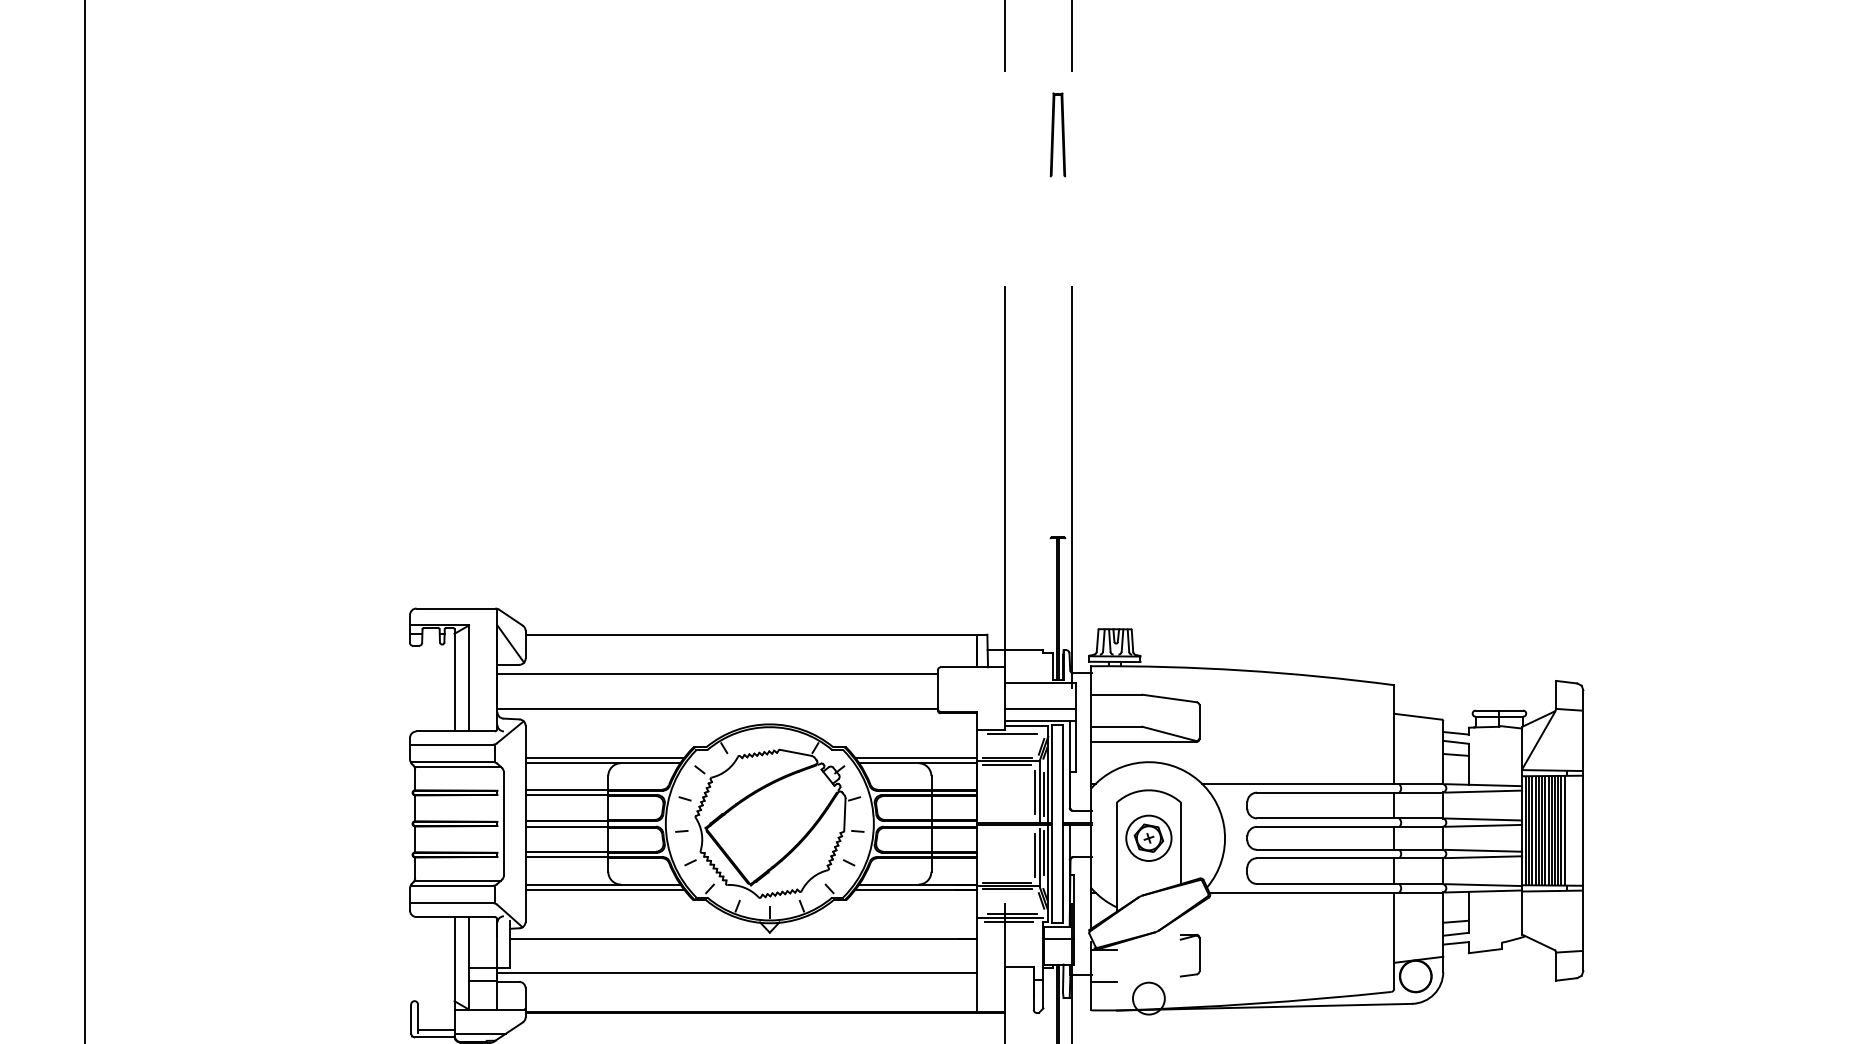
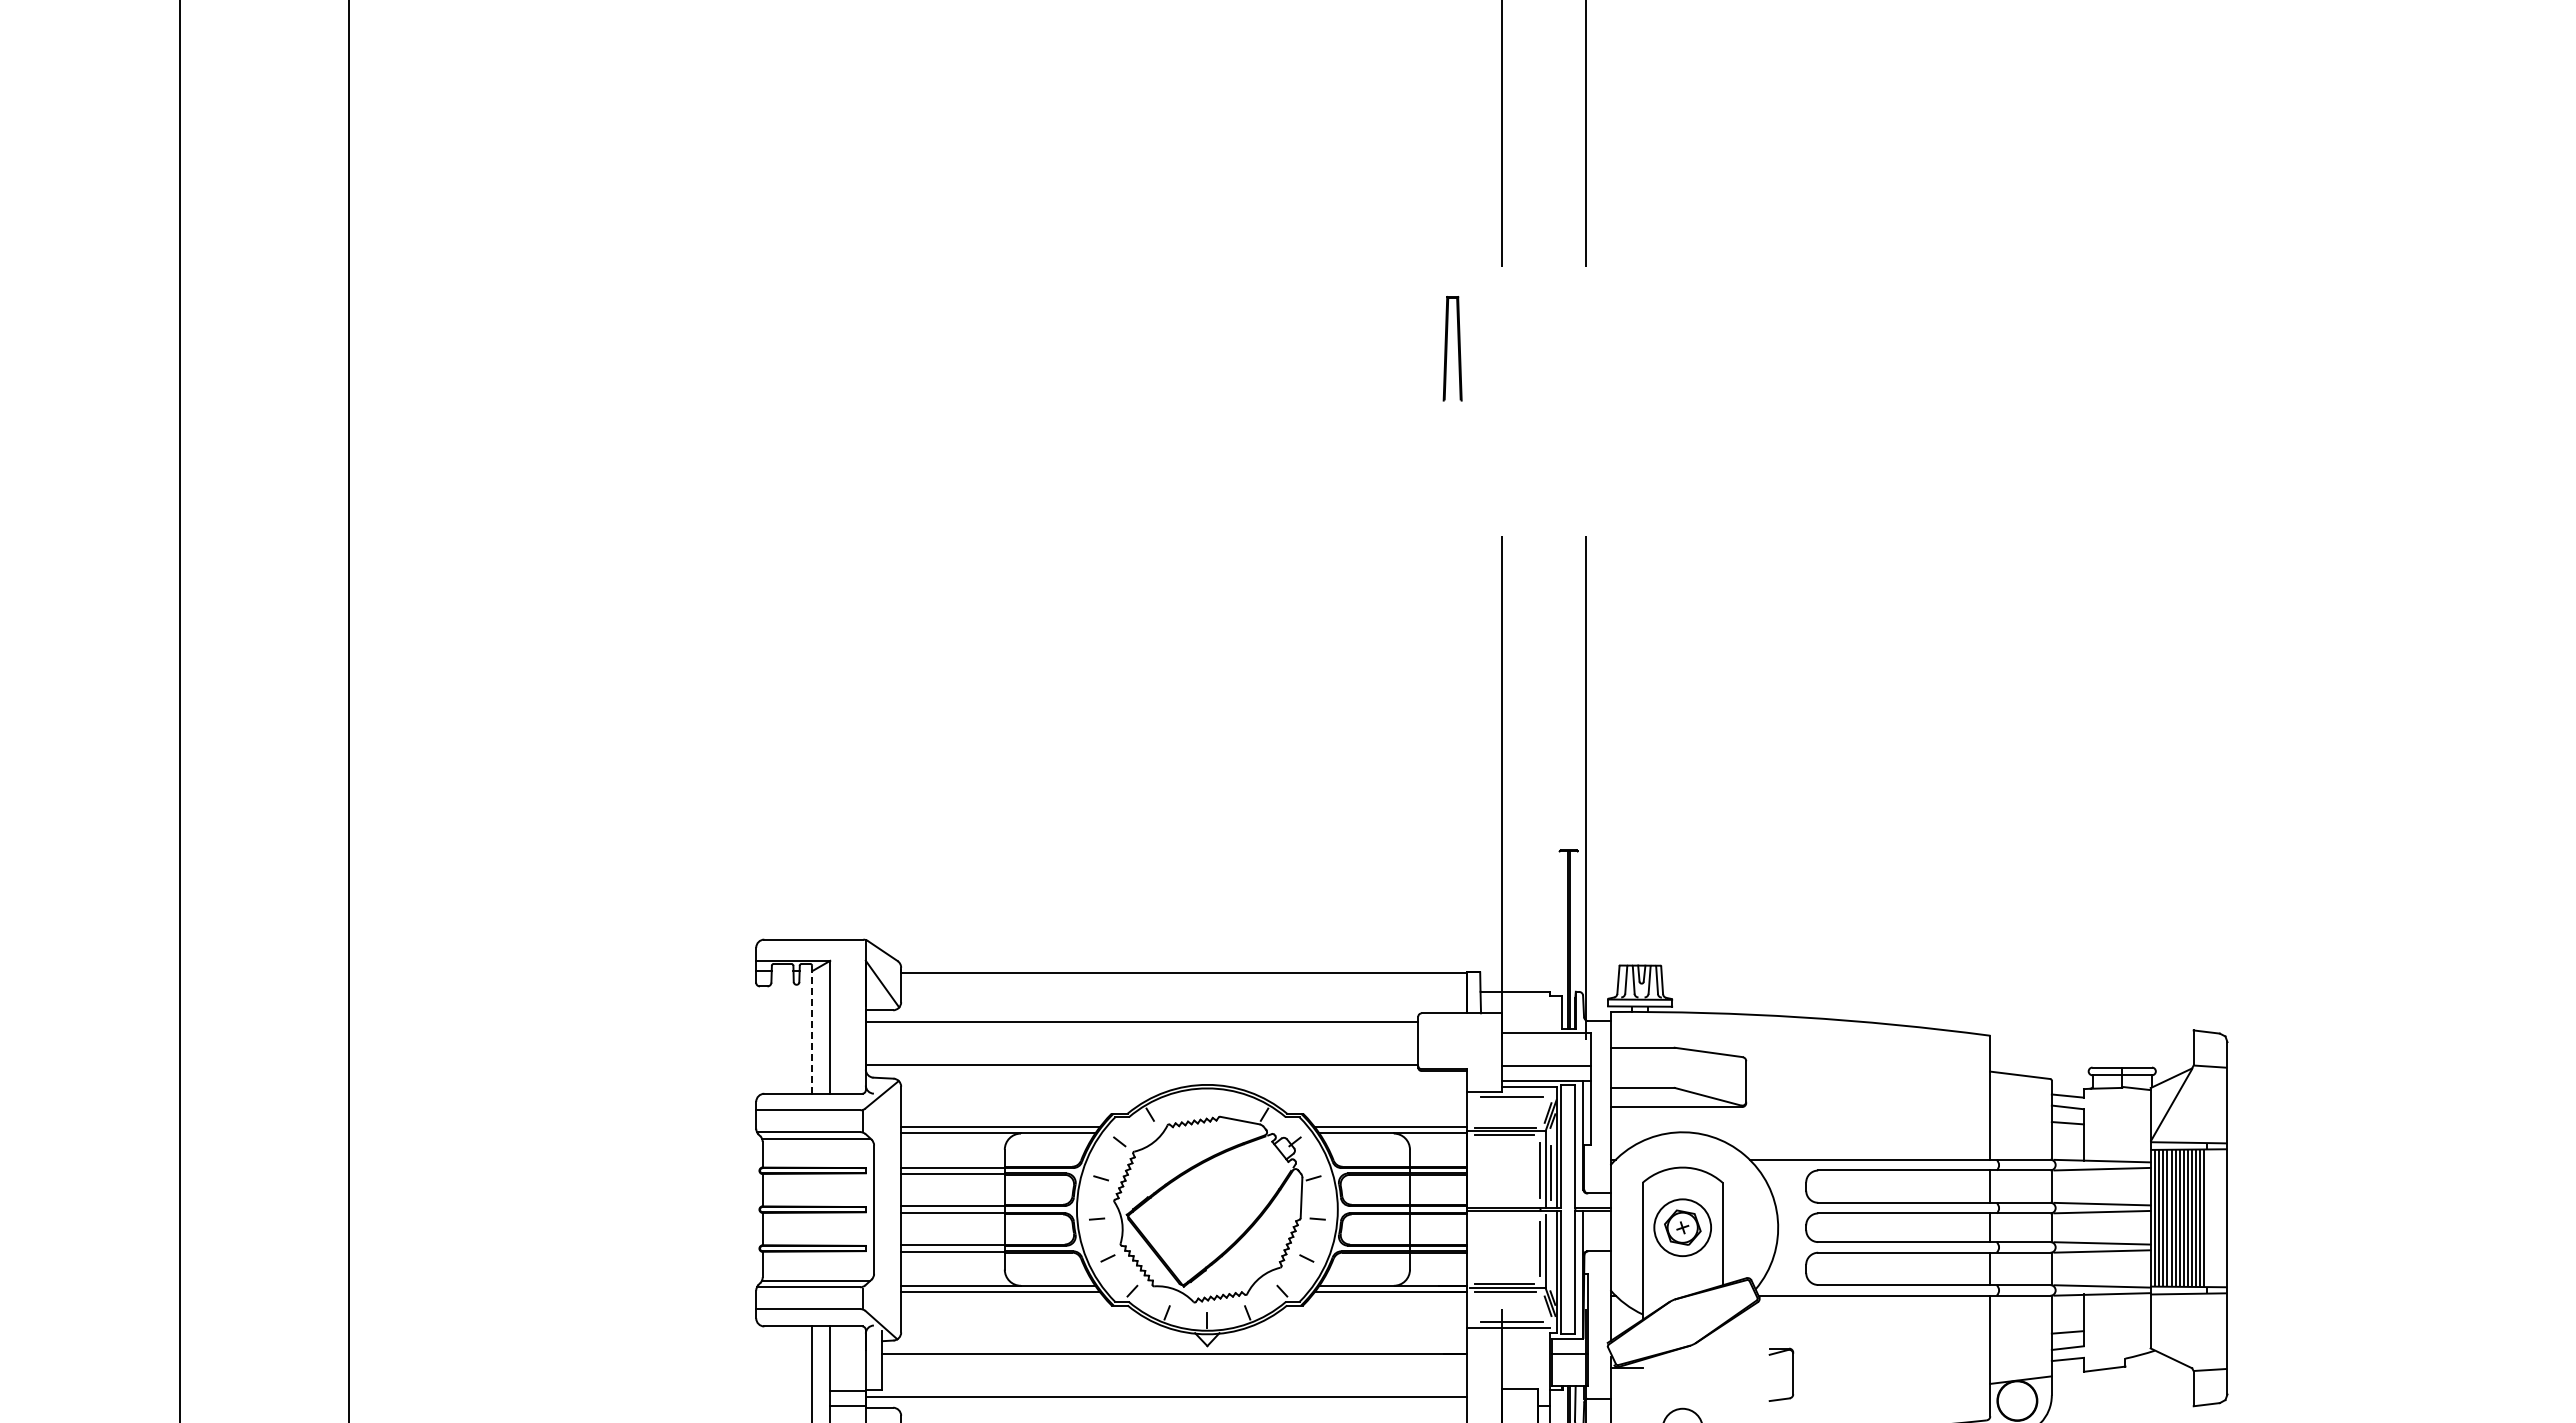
part: (1057, 134) -> (1452, 348), moved
line: (454, 680) -> (812, 1029), solid -> dashed
line: (1044, 853) -> (1551, 1246), removed
line: (1009, 921) -> (1507, 1332), removed
part: (1198, 955) -> (1792, 1374), moved
line: (1104, 981) -> (1626, 1407), removed

